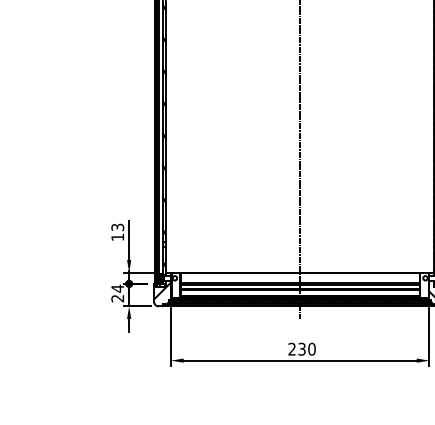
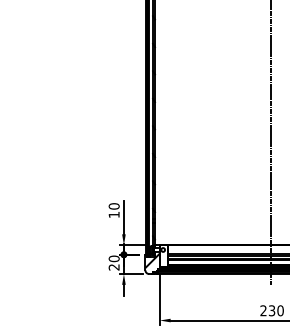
text: (117, 227) -> (113, 206), 13 -> 10
text: (117, 288) -> (113, 258), 24 -> 20

